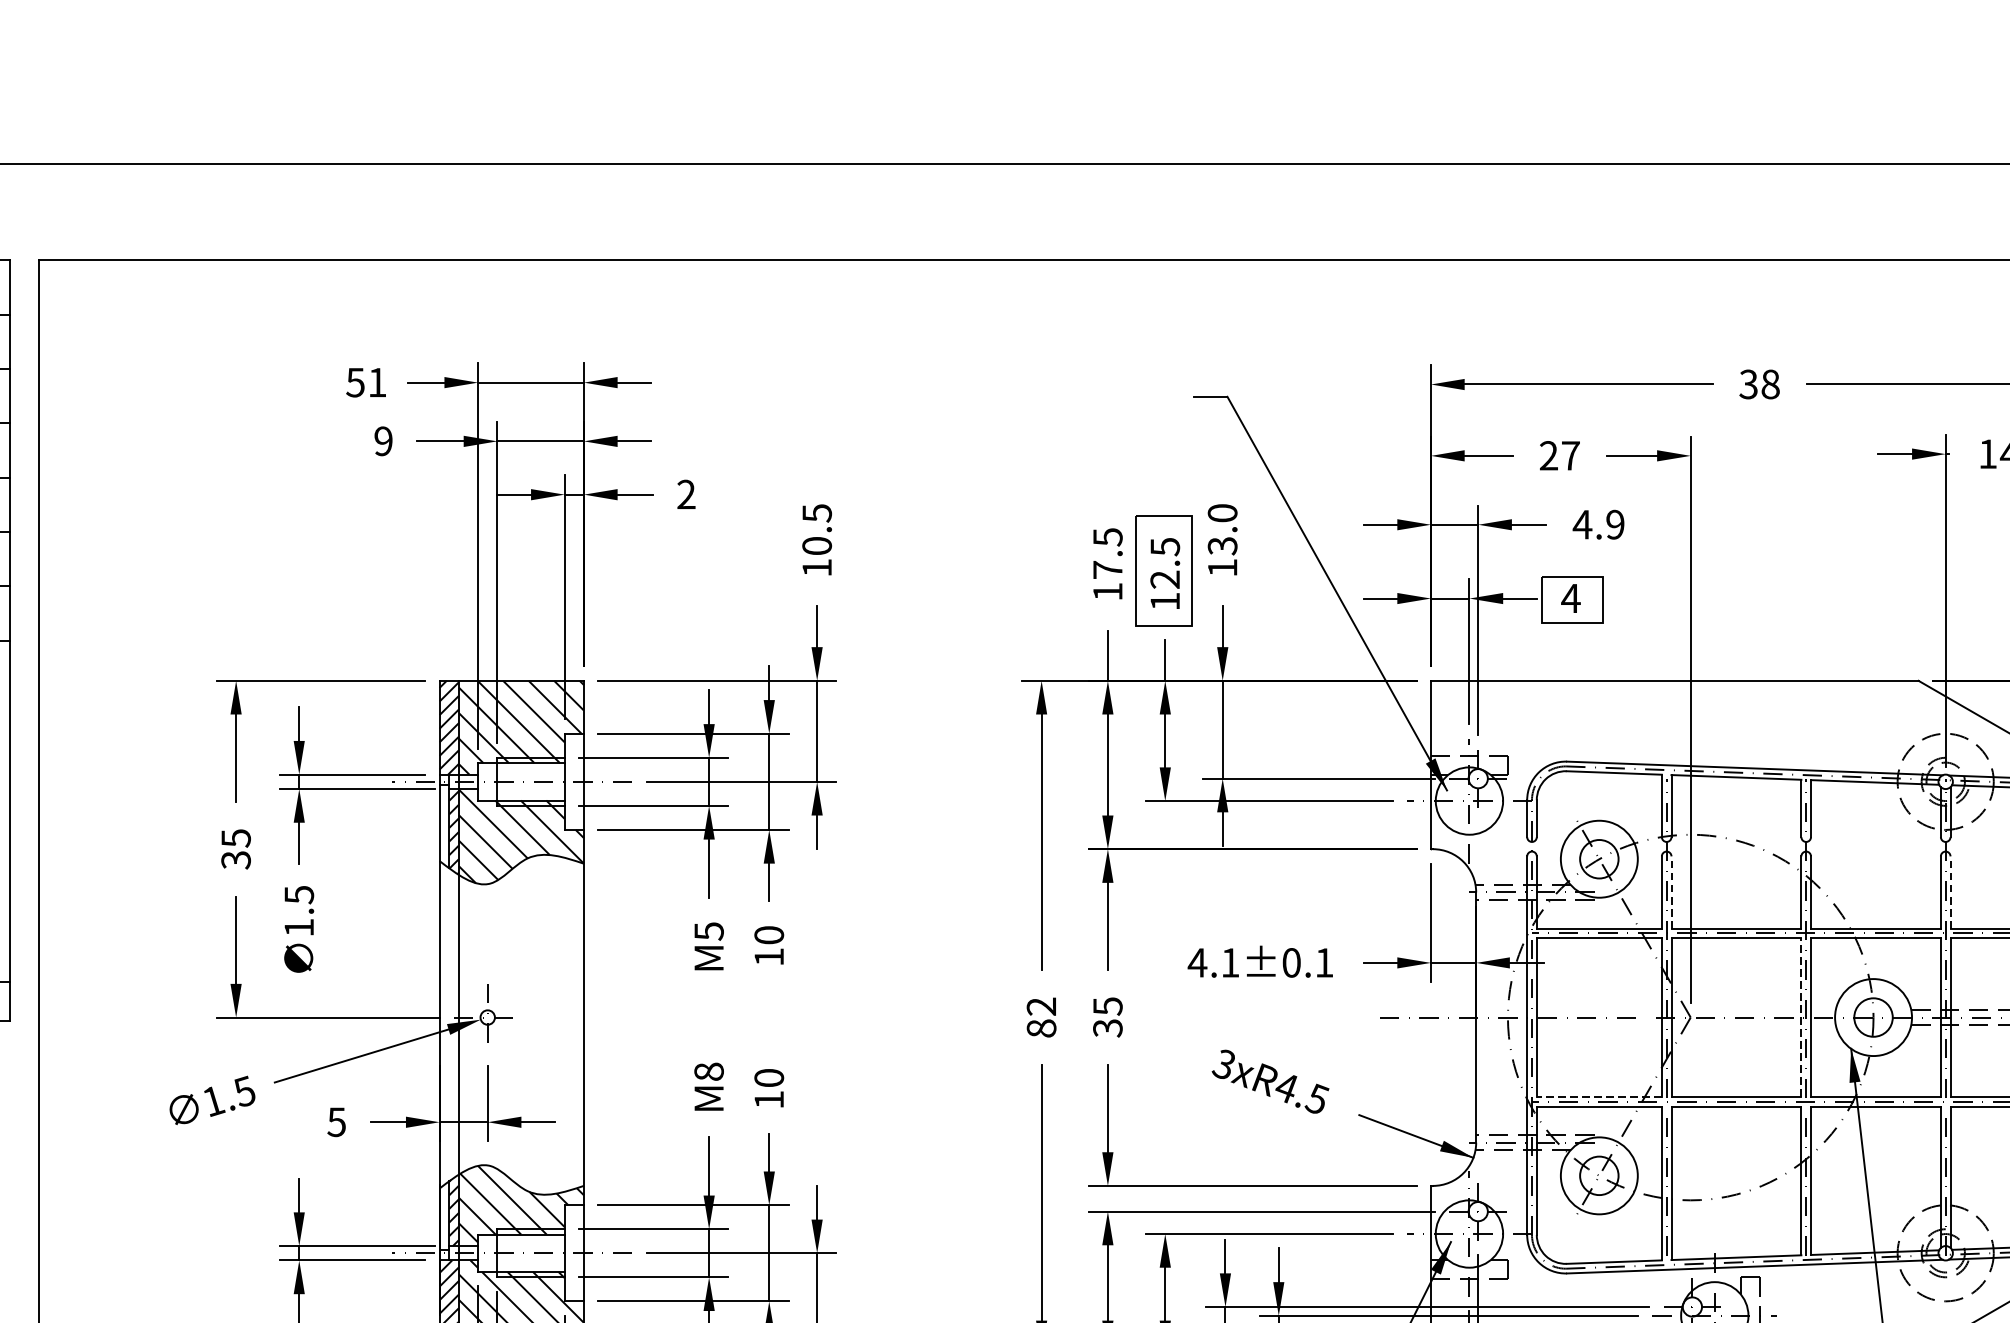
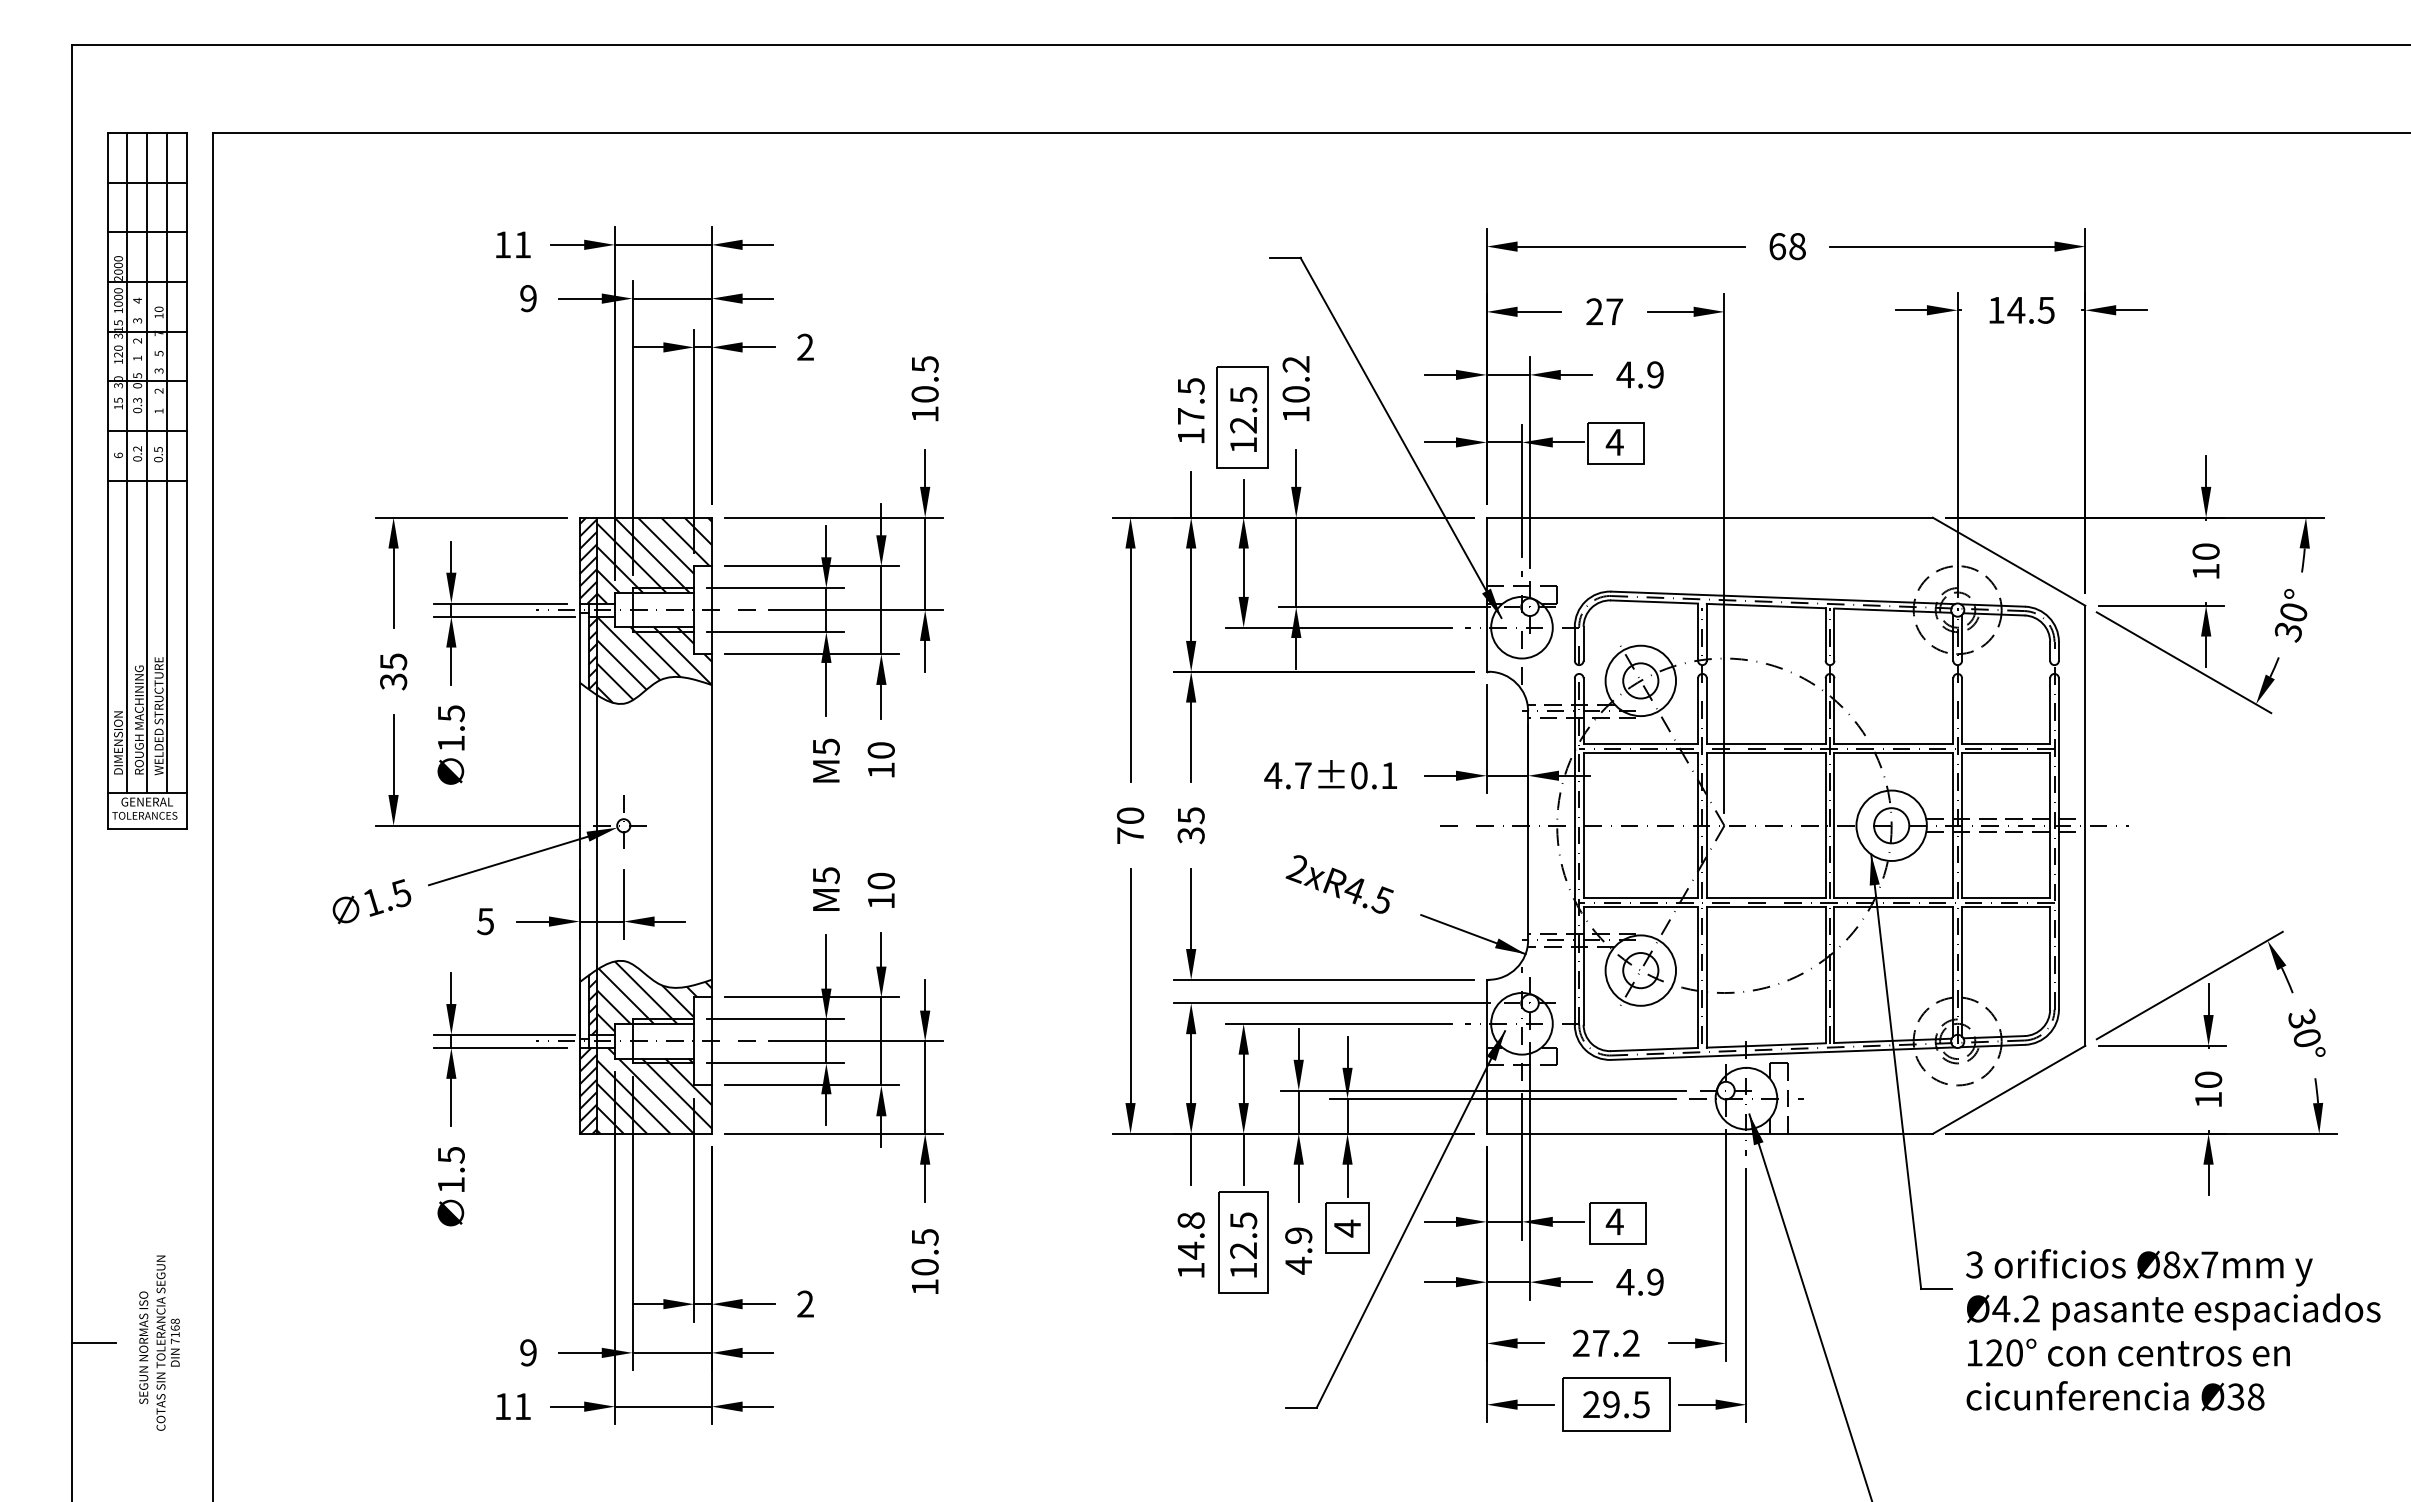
text: (355, 382) -> (502, 244), 51 -> 11
text: (1748, 384) -> (1777, 246), 38 -> 68
text: (1221, 529) -> (1295, 379), 13.0 -> 10.2
line: (1671, 891) -> (1706, 710), dashed -> solid
line: (1950, 891) -> (1962, 710), dashed -> solid
text: (1230, 962) -> (1303, 775), 4.1±0.1 -> 4.7±0.1
text: (1041, 1017) -> (1130, 825), 82 -> 70
line: (1801, 1017) -> (1825, 825), dashed -> solid
text: (1223, 1065) -> (1296, 869), 3xR4.5 -> 2xR4.5
text: (708, 1071) -> (825, 875), M8 -> M5
line: (1599, 1097) -> (1640, 898), dashed -> solid

